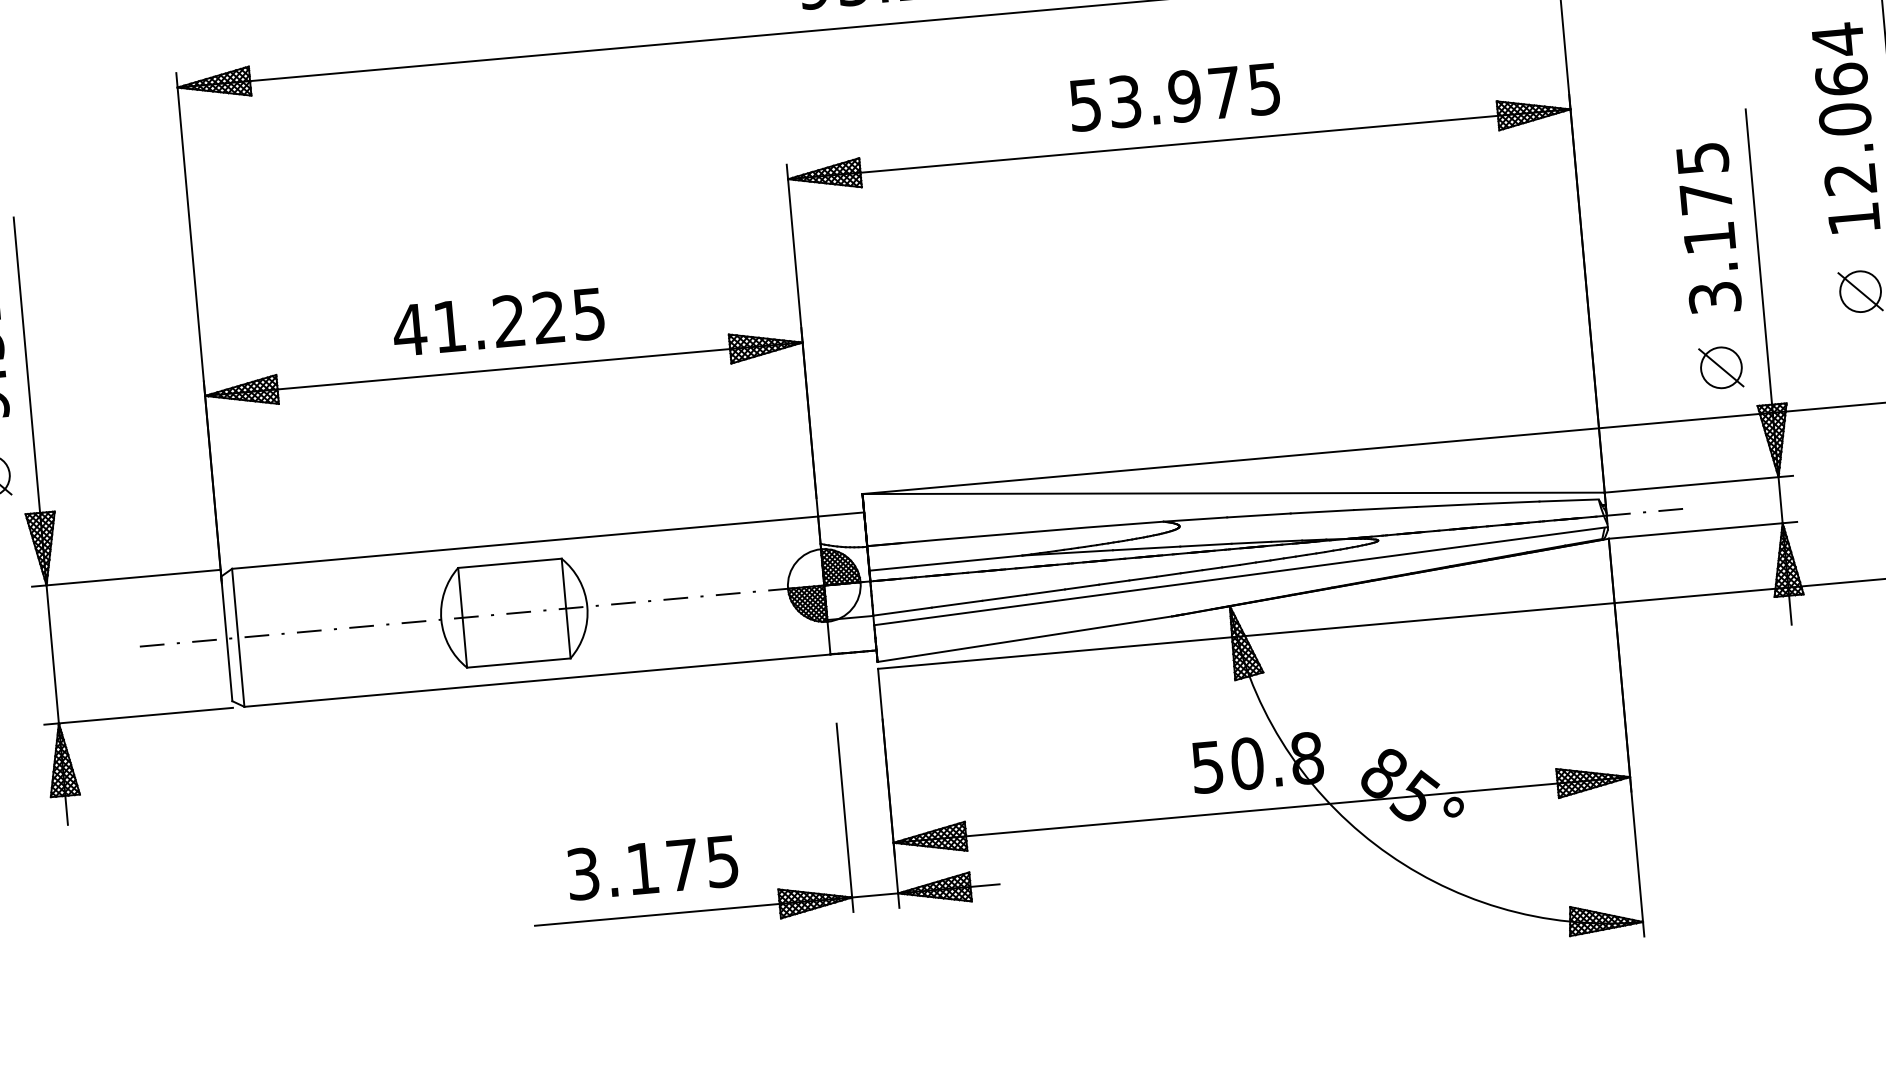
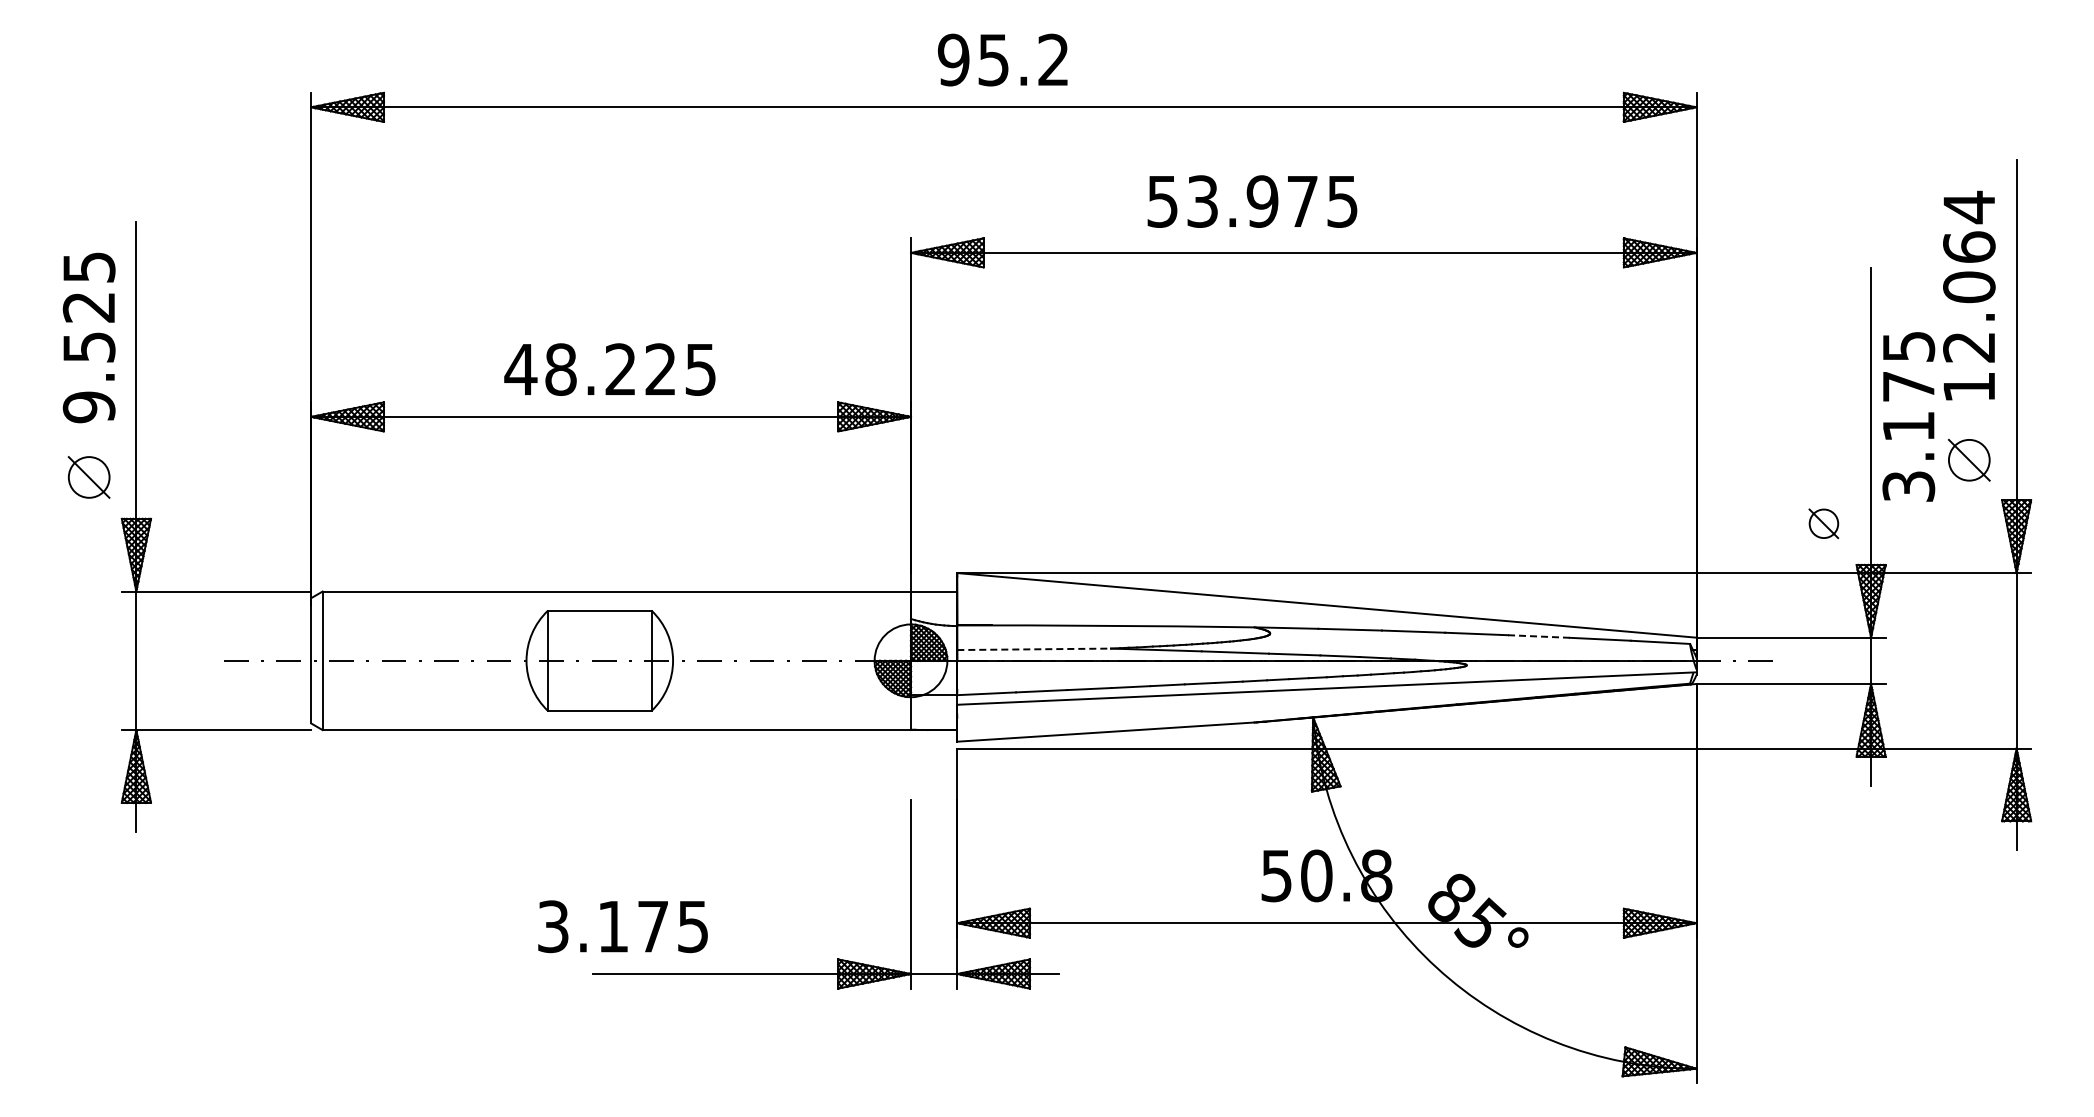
text: (1174, 97) -> (1252, 201), moved
text: (1708, 228) -> (1908, 416), moved
text: (449, 326) -> (560, 369), 41.225 -> 48.225
part: (1720, 367) -> (1823, 523), size x0.7
line: (1447, 505) -> (1538, 636), solid -> dashed
line: (946, 563) -> (1034, 649), solid -> dashed
text: (652, 867) -> (622, 926), moved

